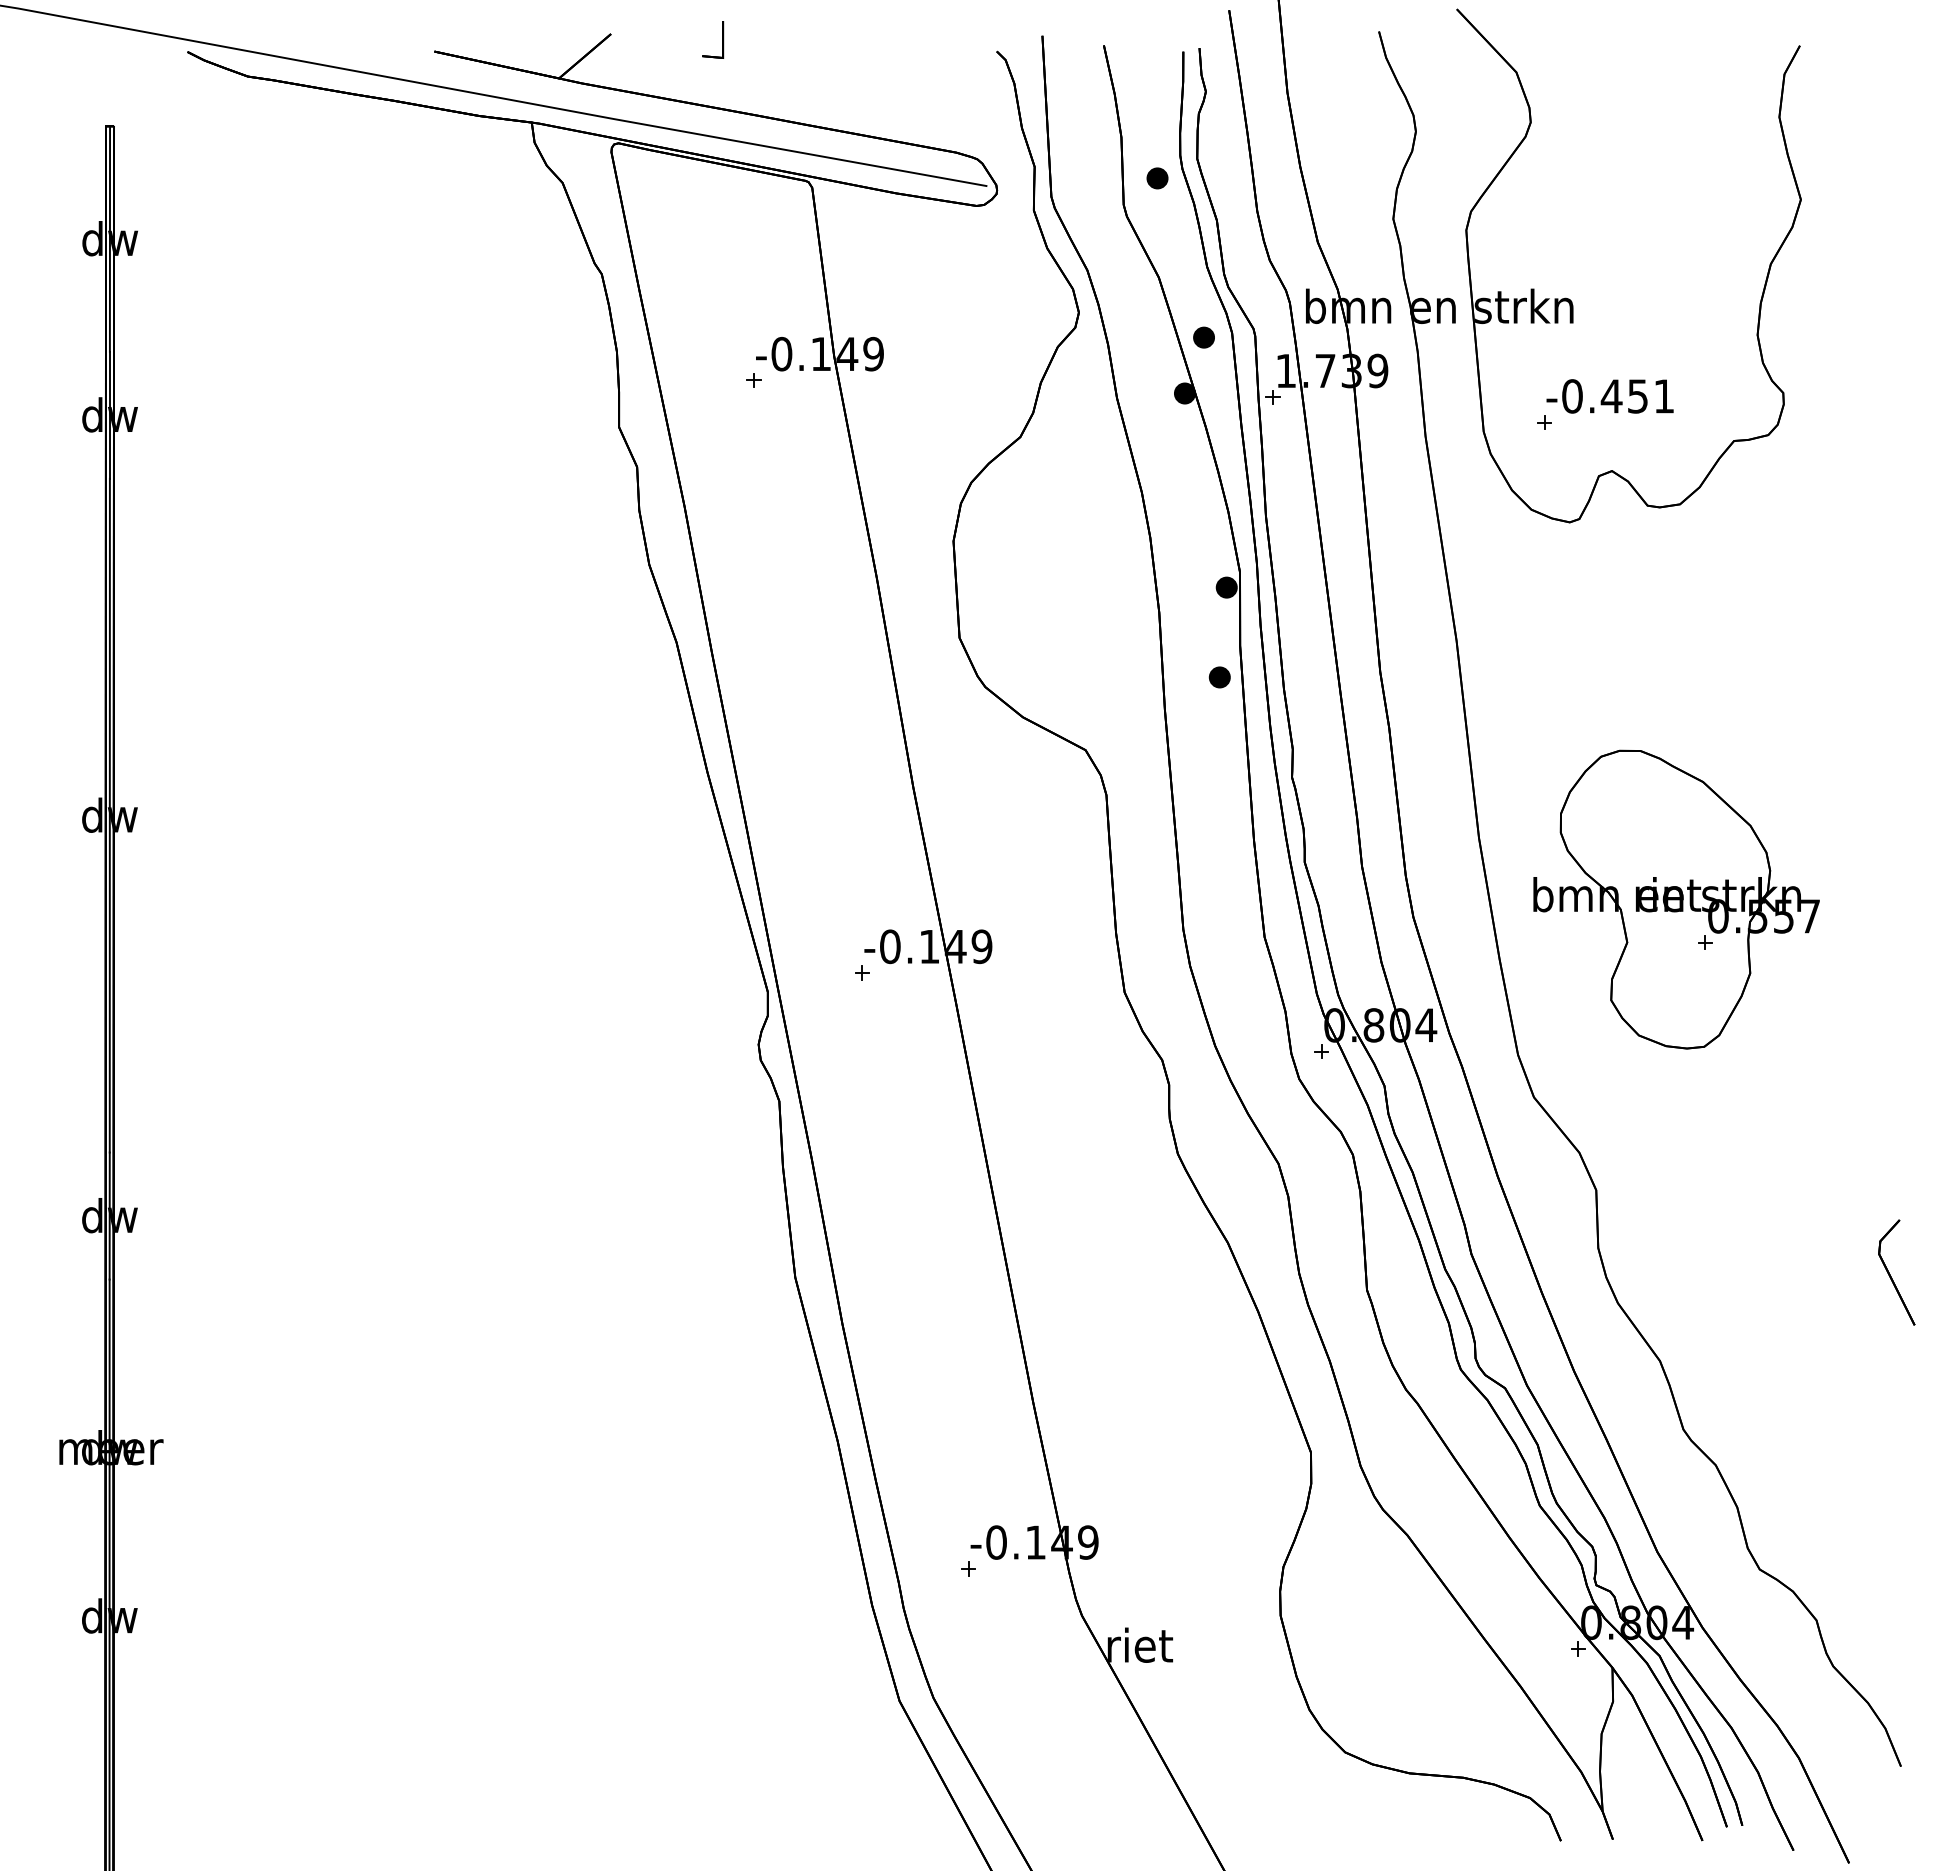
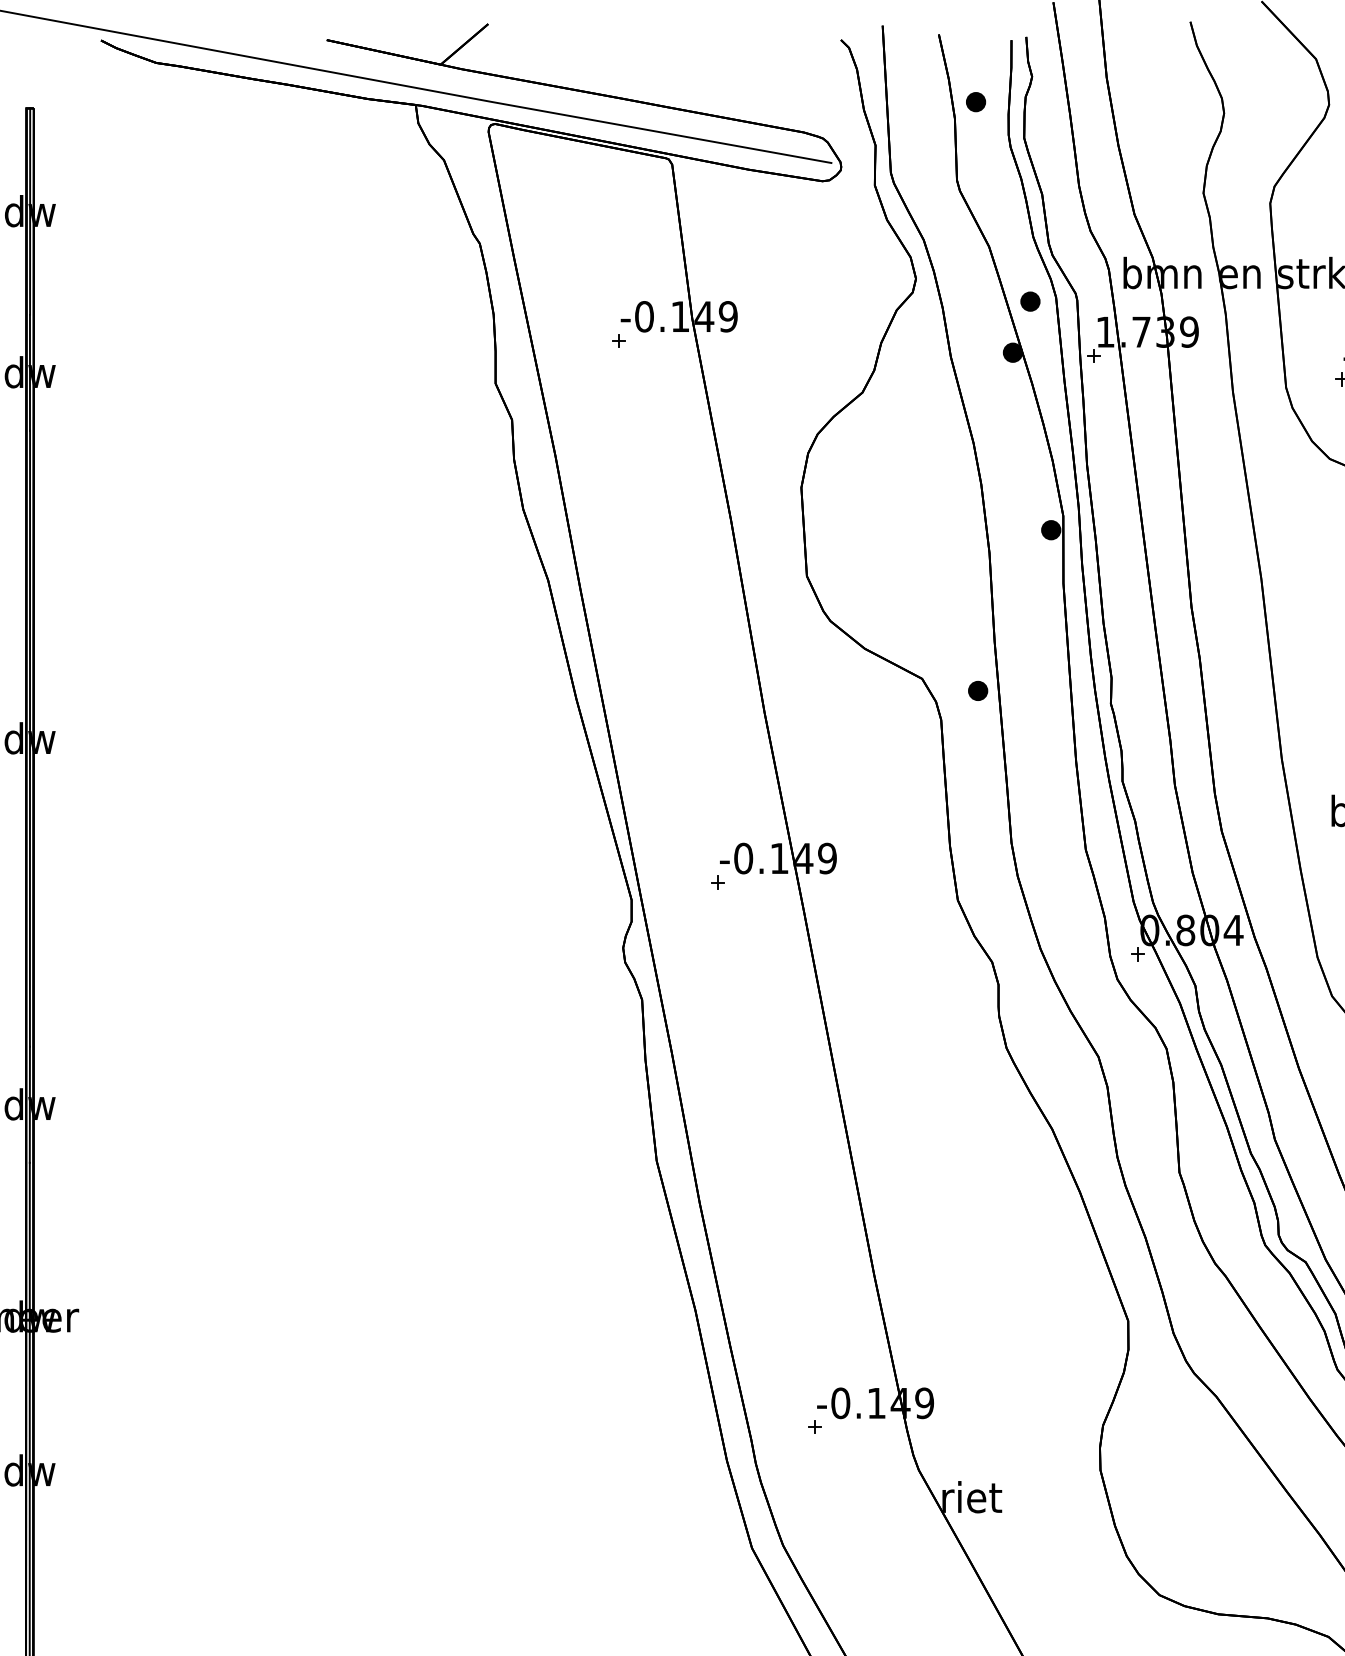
part: (722, 39) -> (590, 29), removed
part: (1157, 178) -> (976, 102), moved
part: (1219, 677) -> (977, 691), moved

